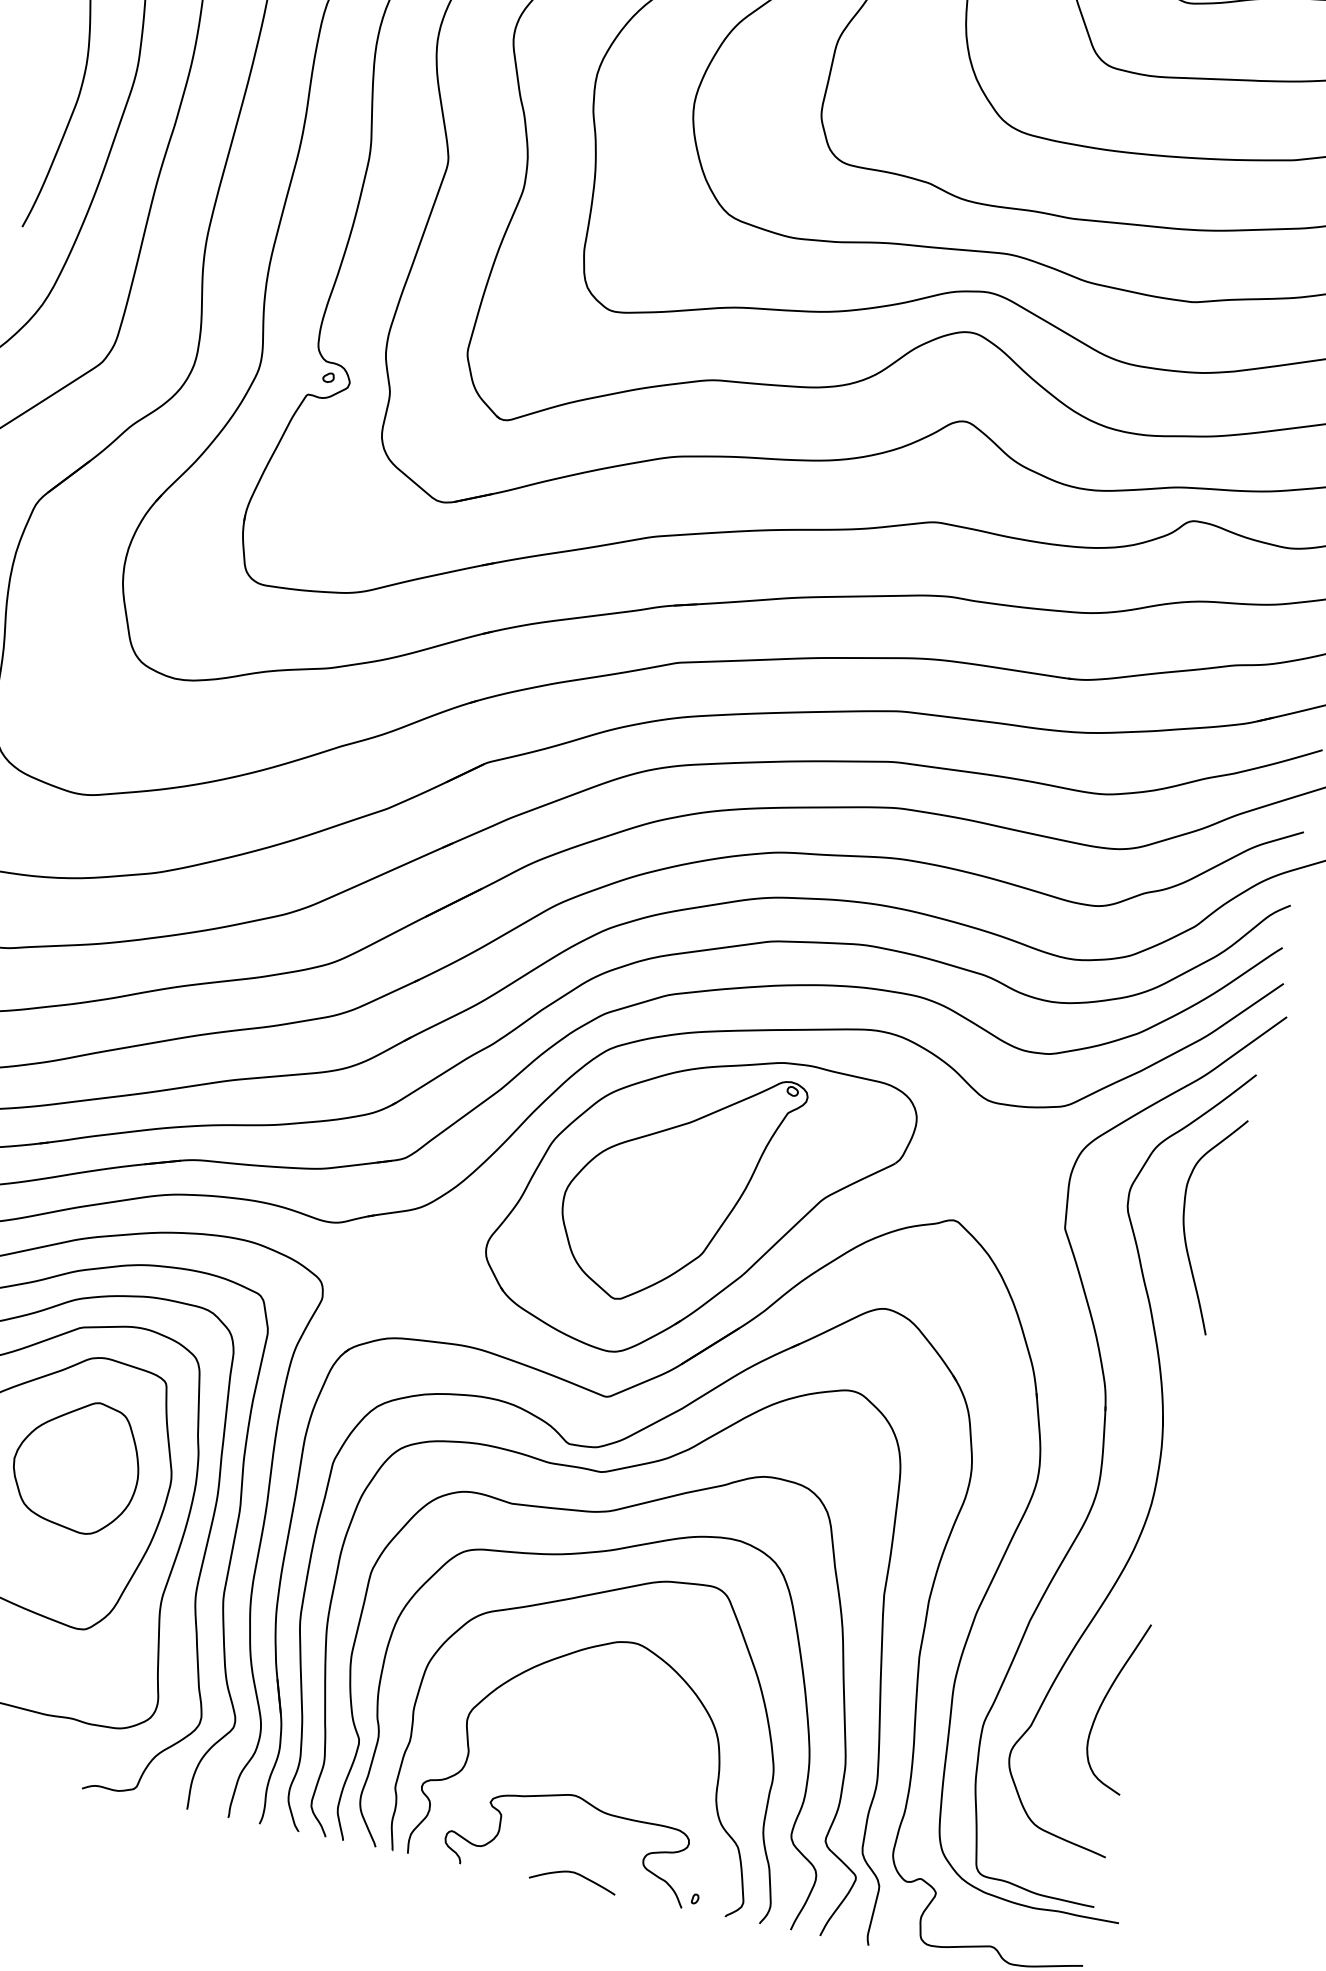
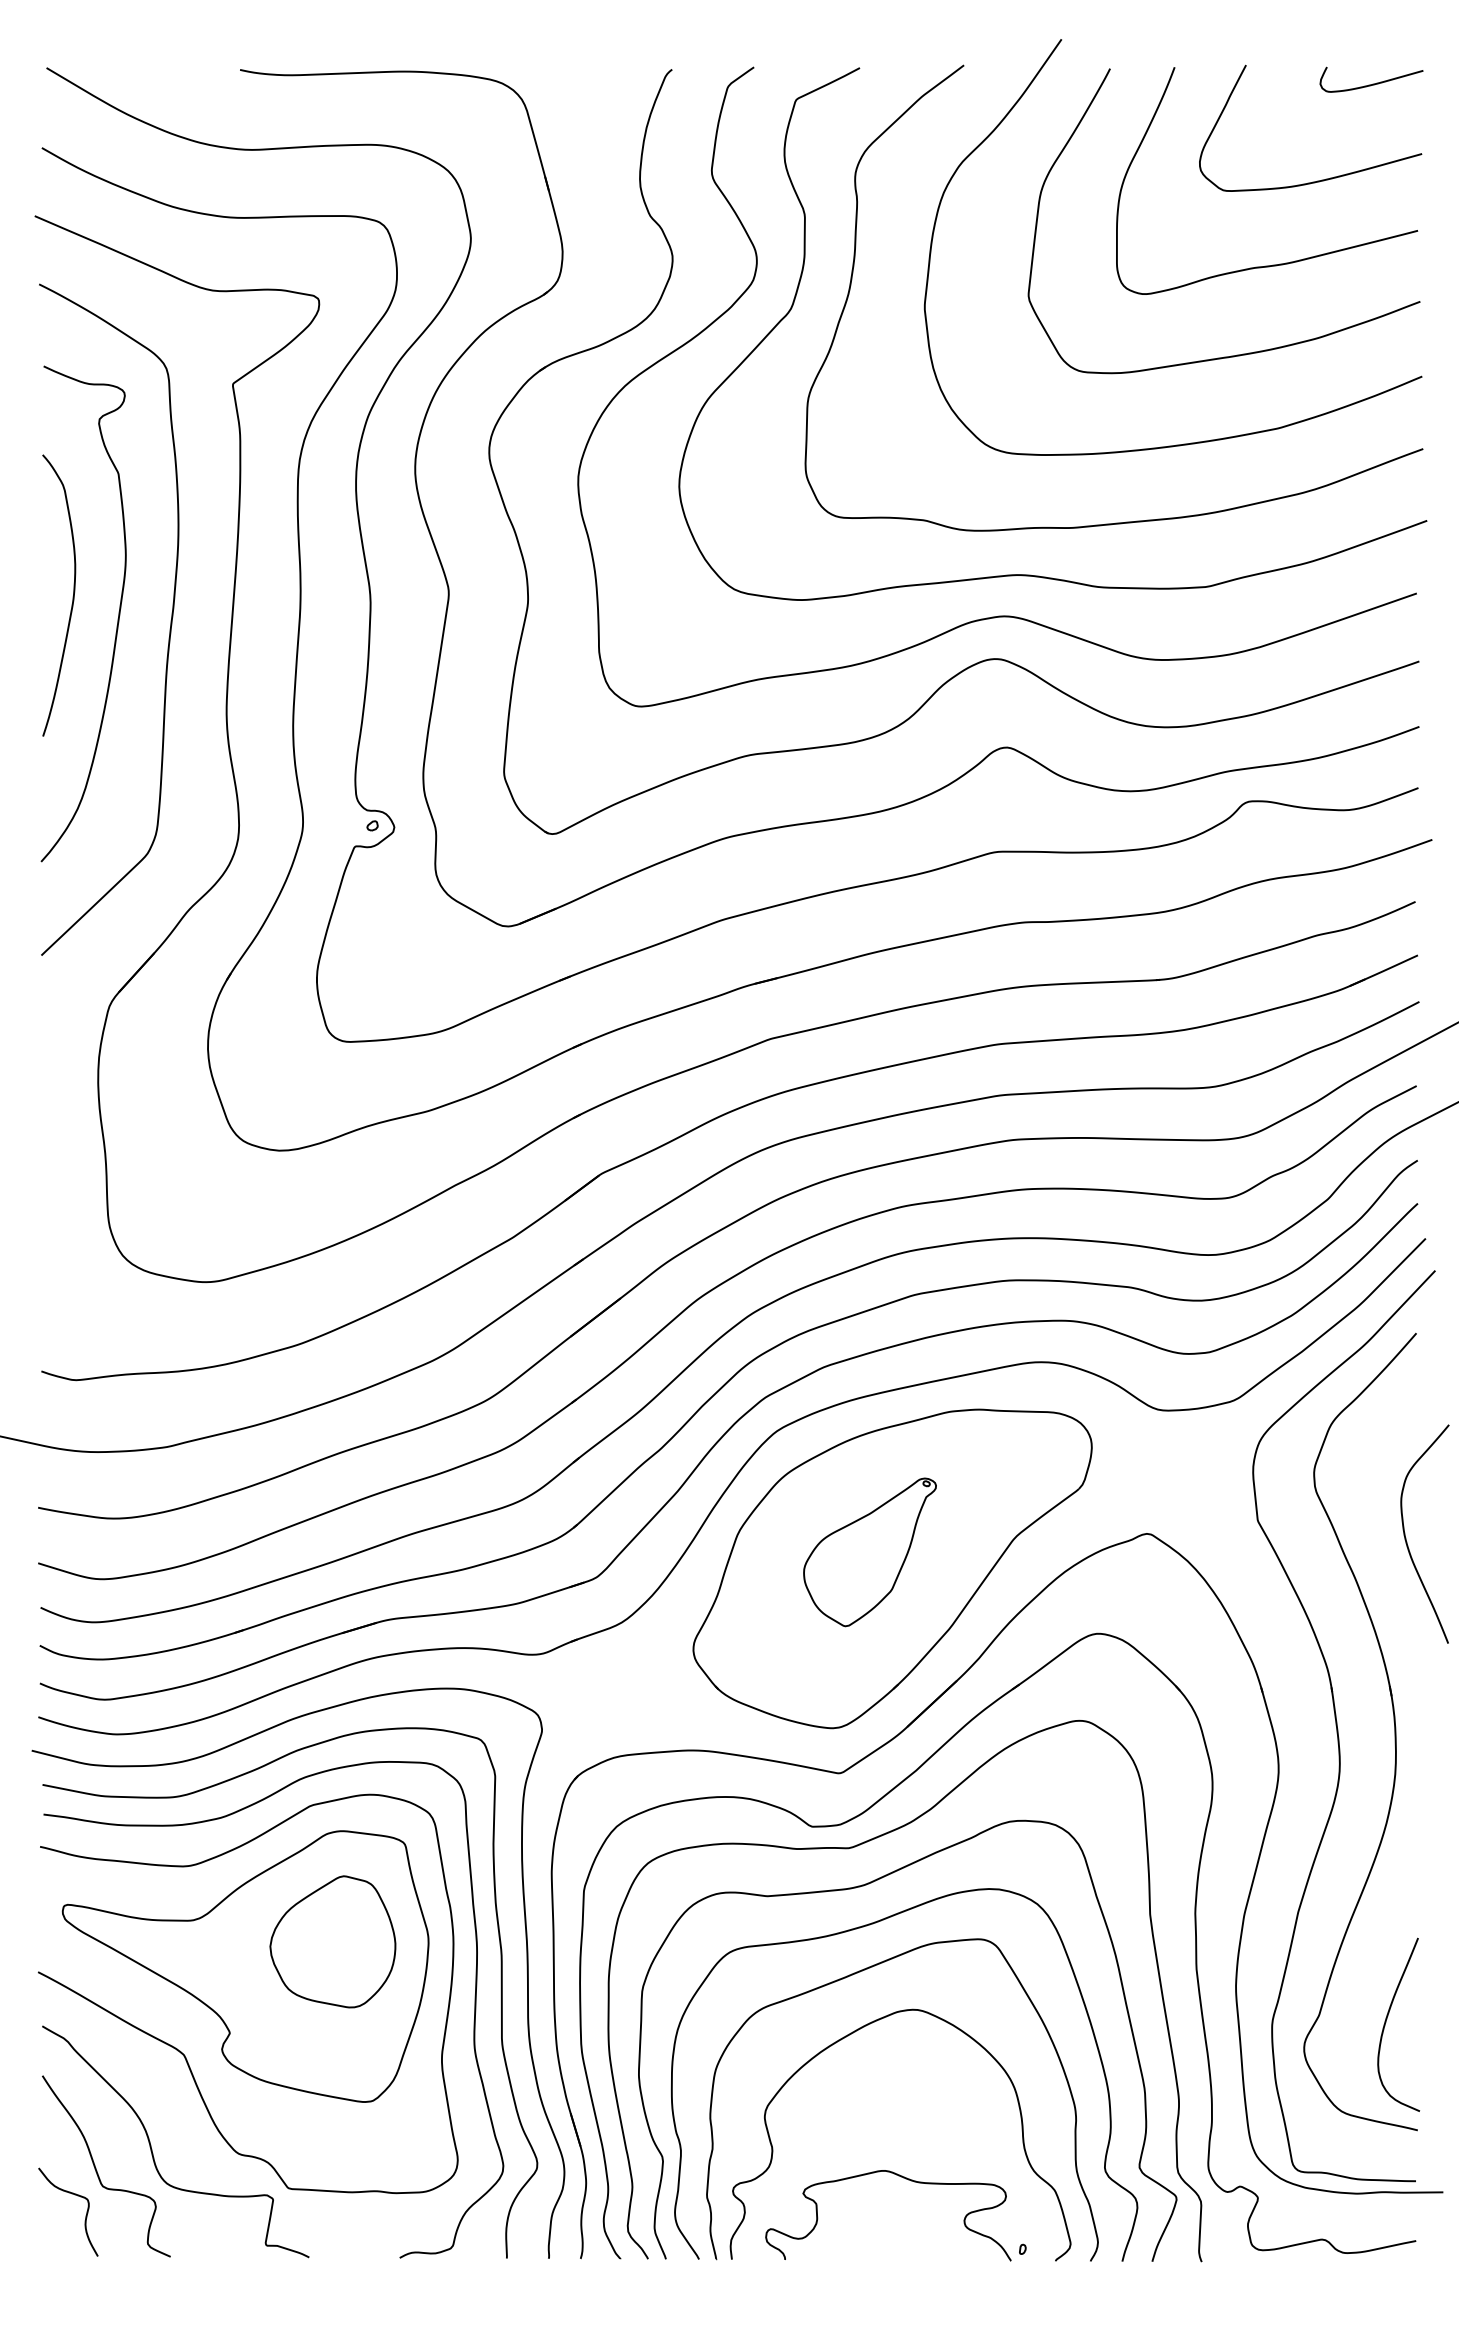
part: (677, 1185) -> (869, 1552), size x0.6
curve: (1184, 1223) -> (1406, 1537), moved
curve: (1105, 1698) -> (1387, 2019), moved
curve: (577, 1875) -> (902, 2248), removed

